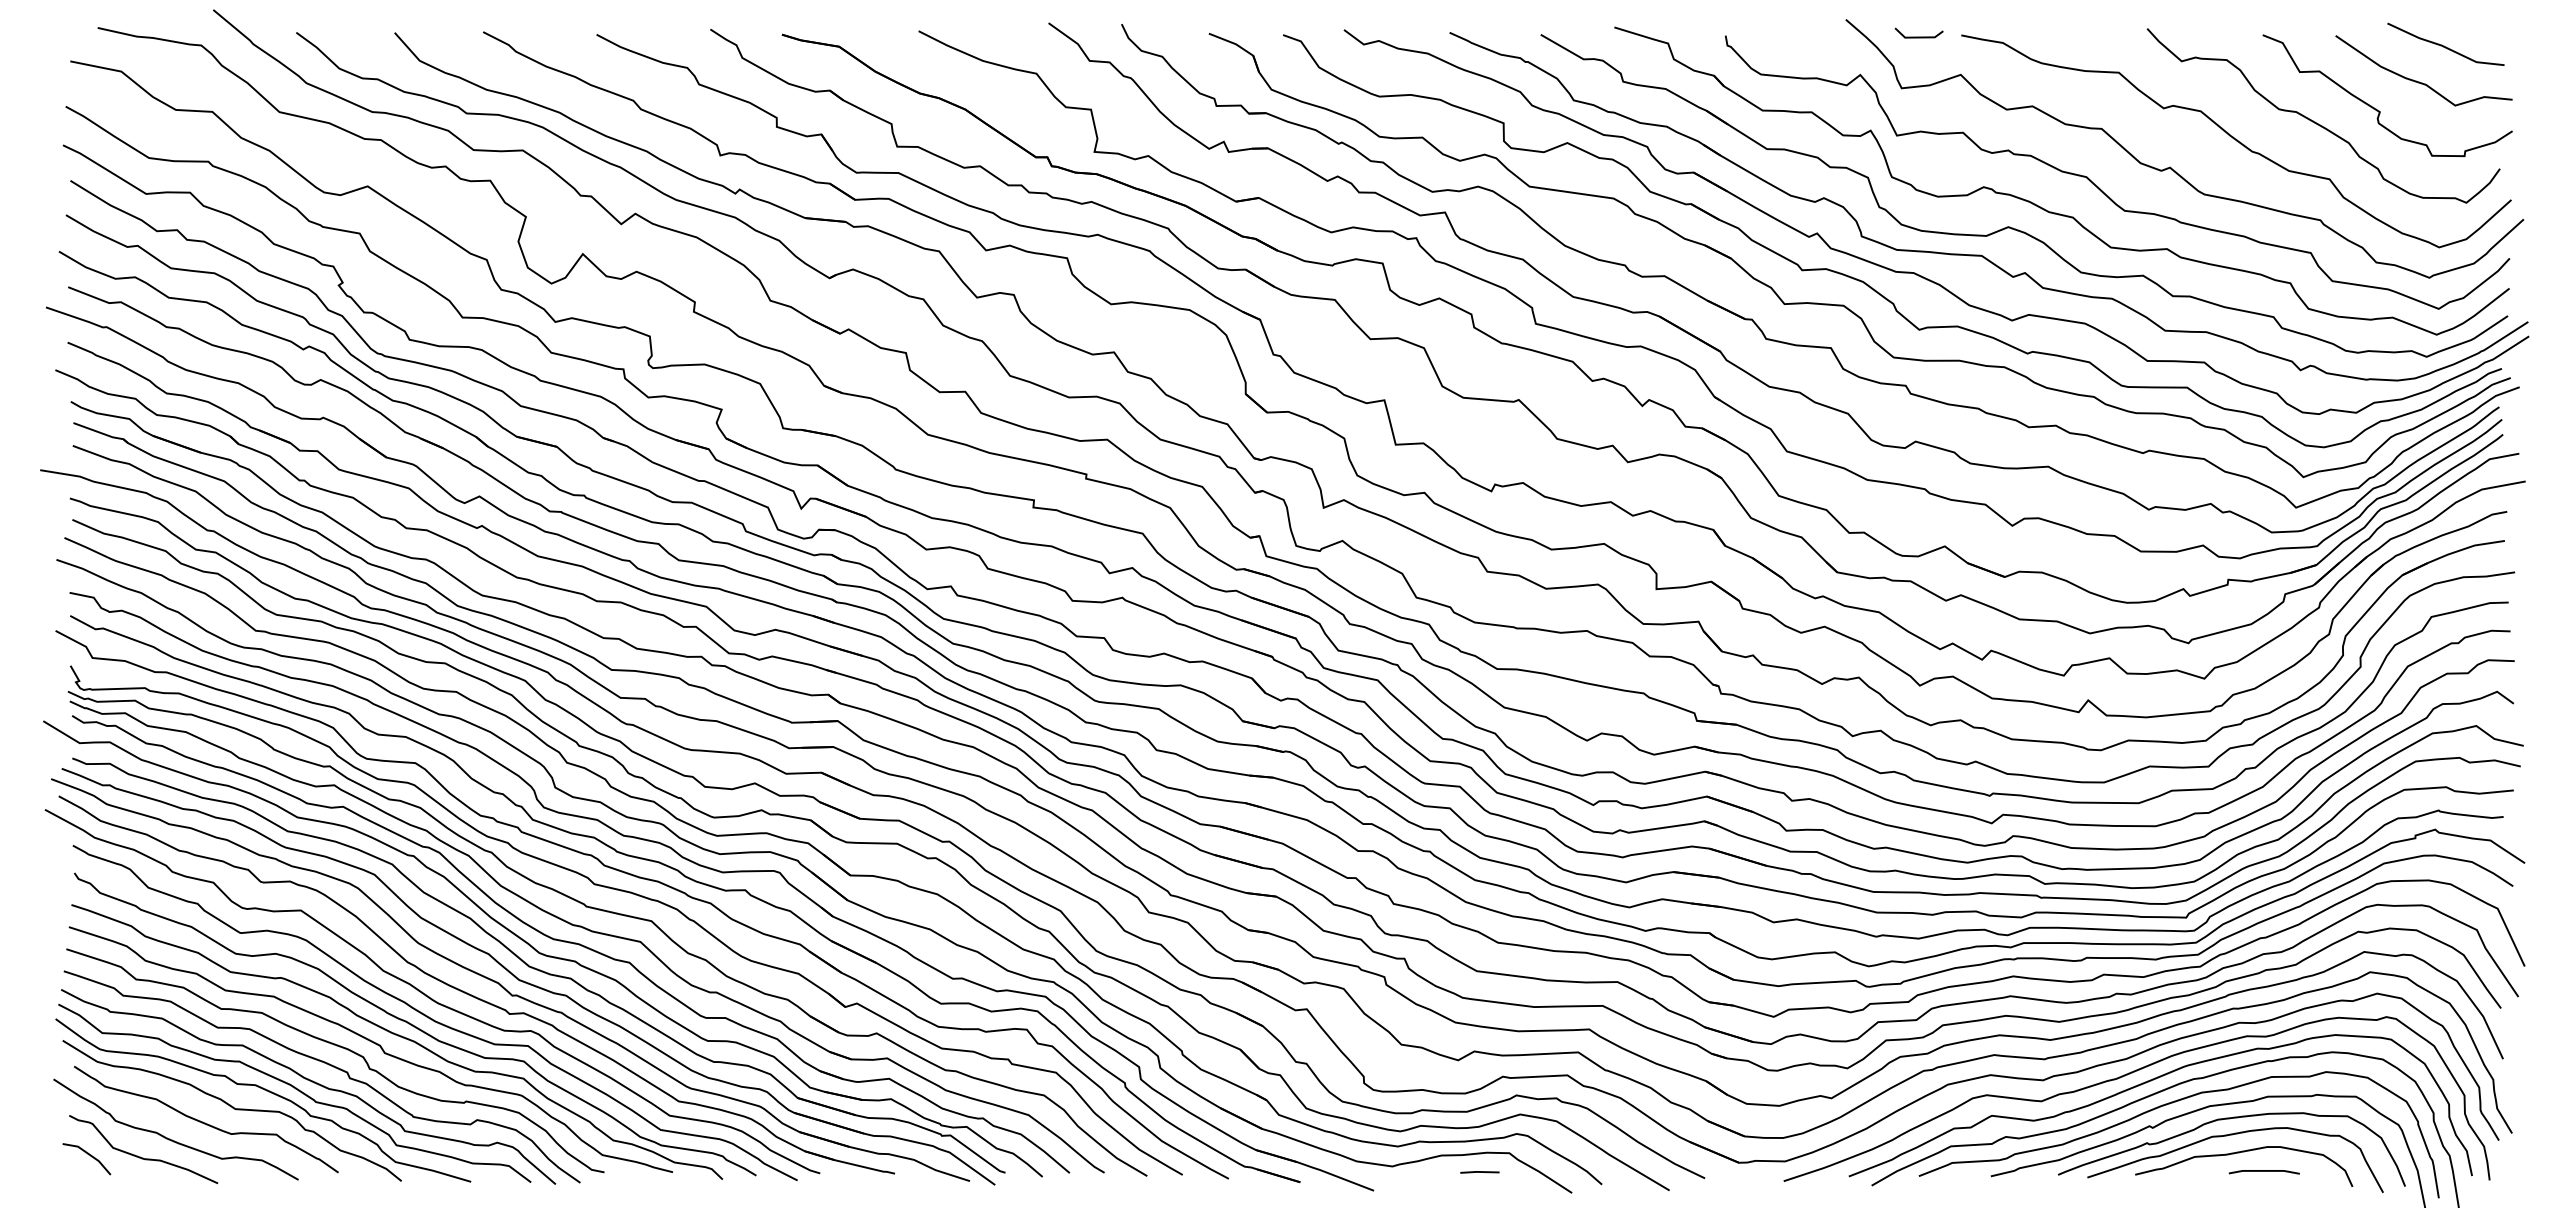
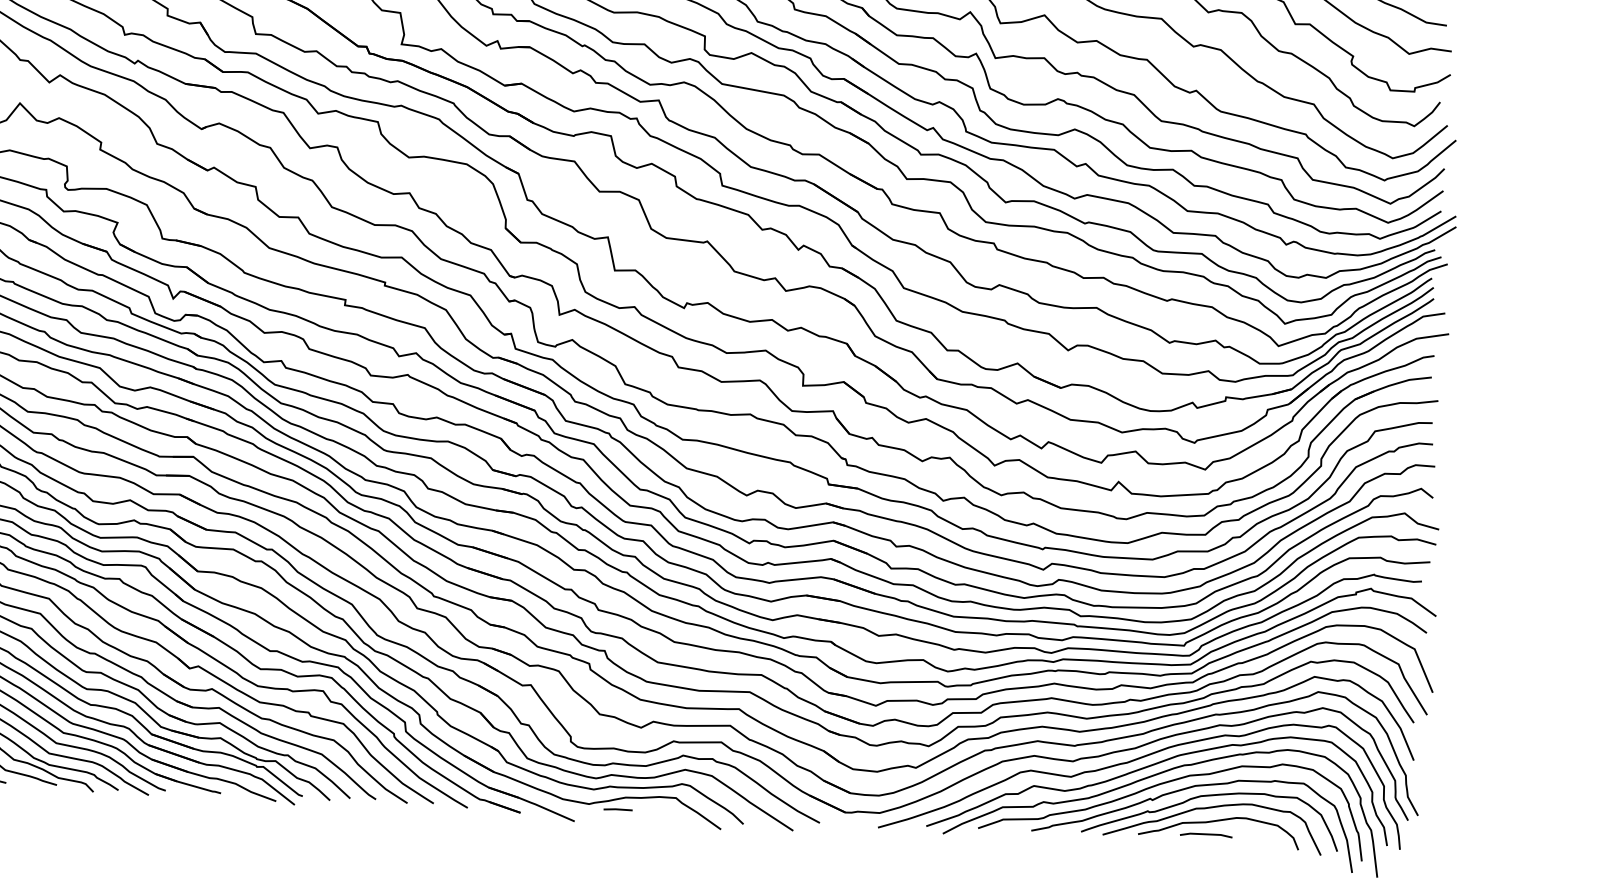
line: (2263, 1171) -> (1205, 834), moved
line: (1479, 1172) -> (617, 809), moved

